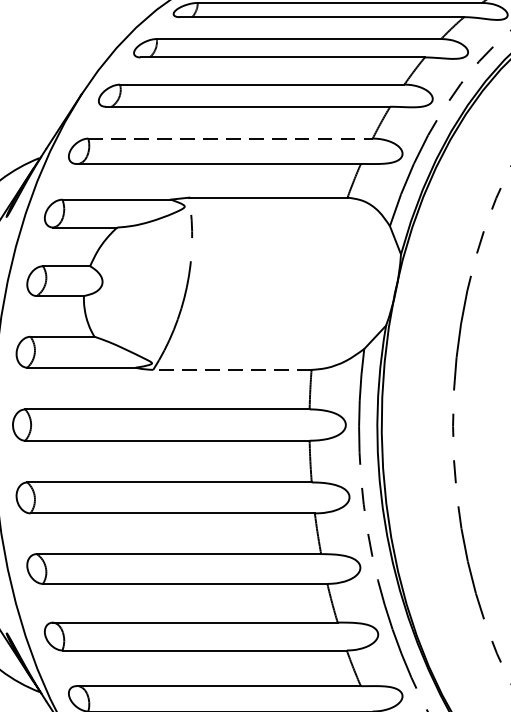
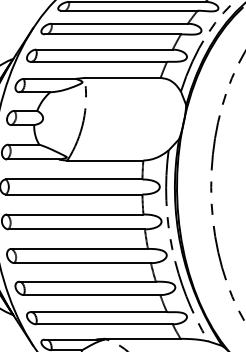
line: (232, 138) -> (105, 49), dashed -> solid
line: (232, 369) -> (105, 160), dashed -> solid

